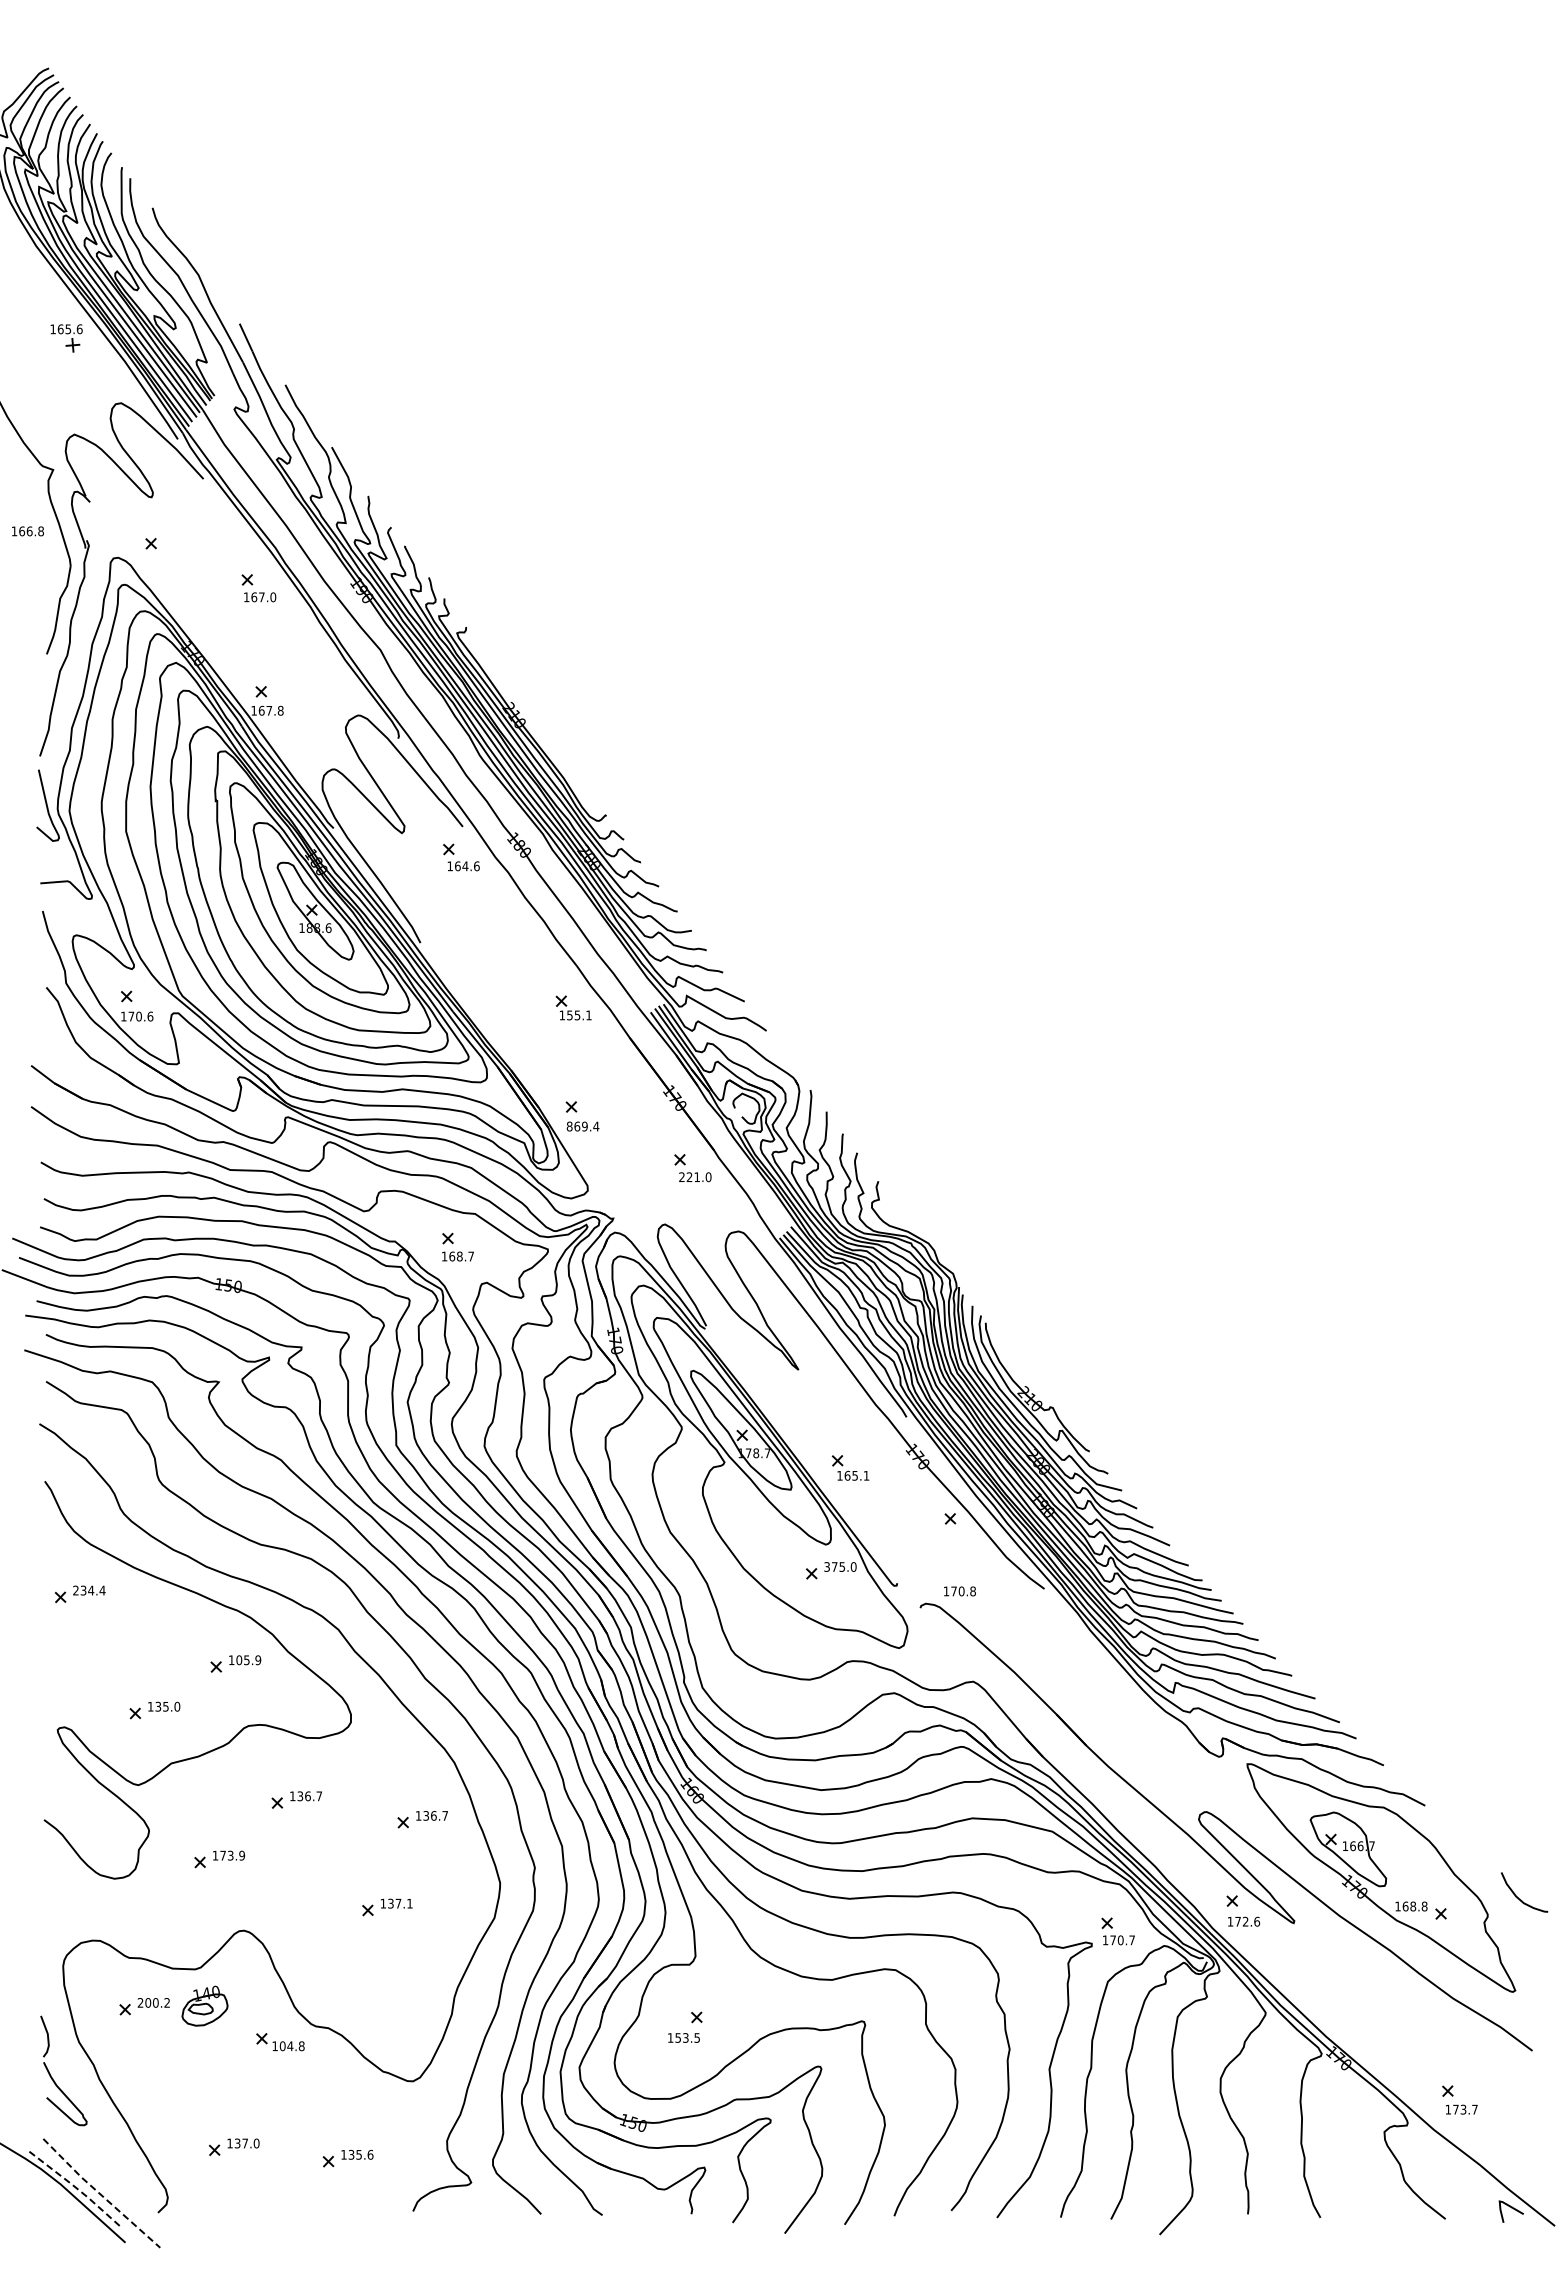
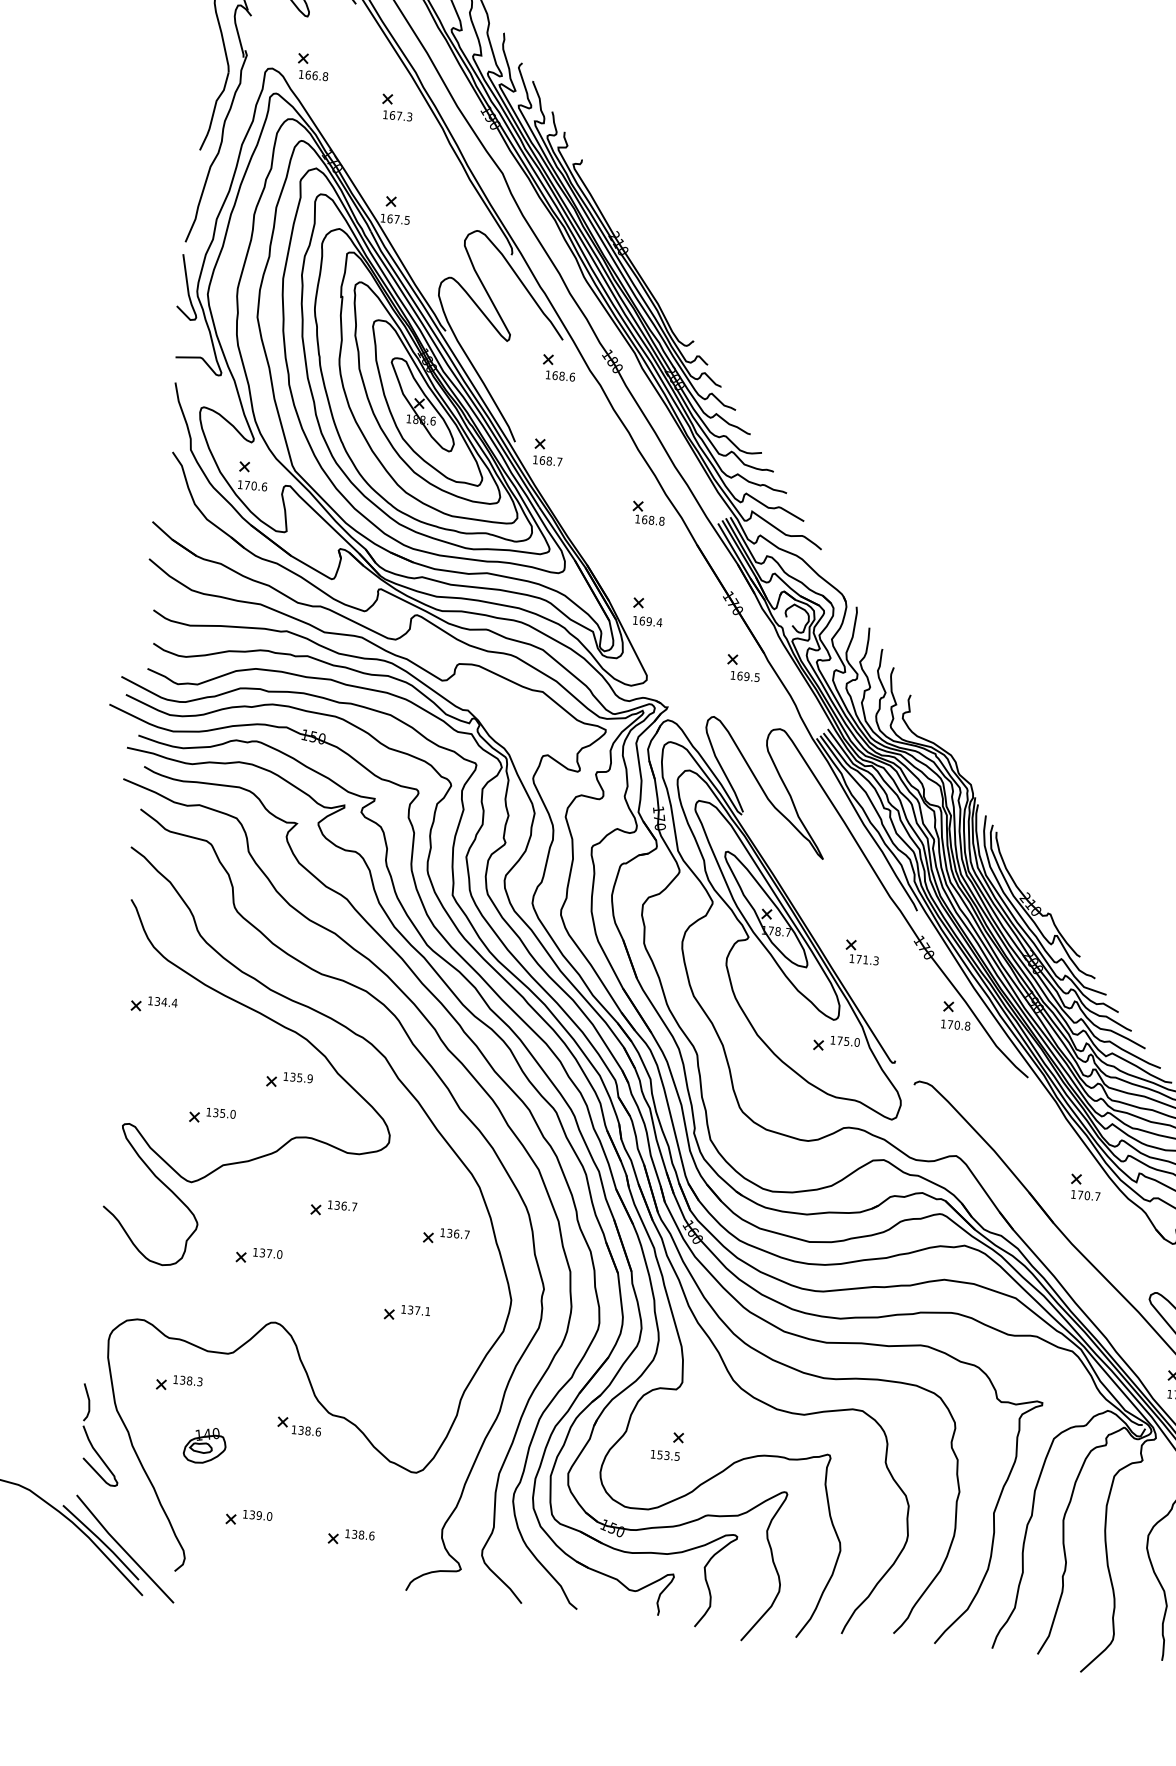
text: (27, 531) -> (313, 75), moved
text: (273, 597) -> (409, 117), 167.0 -> 167.3
text: (280, 710) -> (407, 220), 167.8 -> 167.5
text: (465, 866) -> (562, 376), 164.6 -> 168.6
text: (579, 1015) -> (653, 520), 155.1 -> 168.8
text: (569, 1126) -> (635, 620), 869.4 -> 169.4
text: (695, 1177) -> (745, 676), 221.0 -> 169.5
part: (457, 1246) -> (548, 451), moved
text: (856, 1475) -> (867, 959), 165.1 -> 171.3
text: (826, 1566) -> (832, 1039), 375.0 -> 175.0
text: (75, 1590) -> (150, 1000), 234.4 -> 134.4
text: (959, 1591) -> (955, 1025), moved
text: (239, 1660) -> (293, 1077), 105.9 -> 135.9
text: (232, 1855) -> (271, 1253), 173.9 -> 137.0
part: (1117, 1931) -> (1085, 1187), moved
text: (153, 2002) -> (187, 1380), 200.2 -> 138.3
part: (204, 2005) -> (204, 1444), moved
text: (291, 2046) -> (309, 1431), 104.8 -> 138.6
text: (245, 2143) -> (259, 1515), 137.0 -> 139.0
text: (358, 2154) -> (361, 1534), 135.6 -> 138.6
line: (75, 2187) -> (101, 1541), dashed -> solid
line: (100, 2194) -> (124, 1550), dashed -> solid

